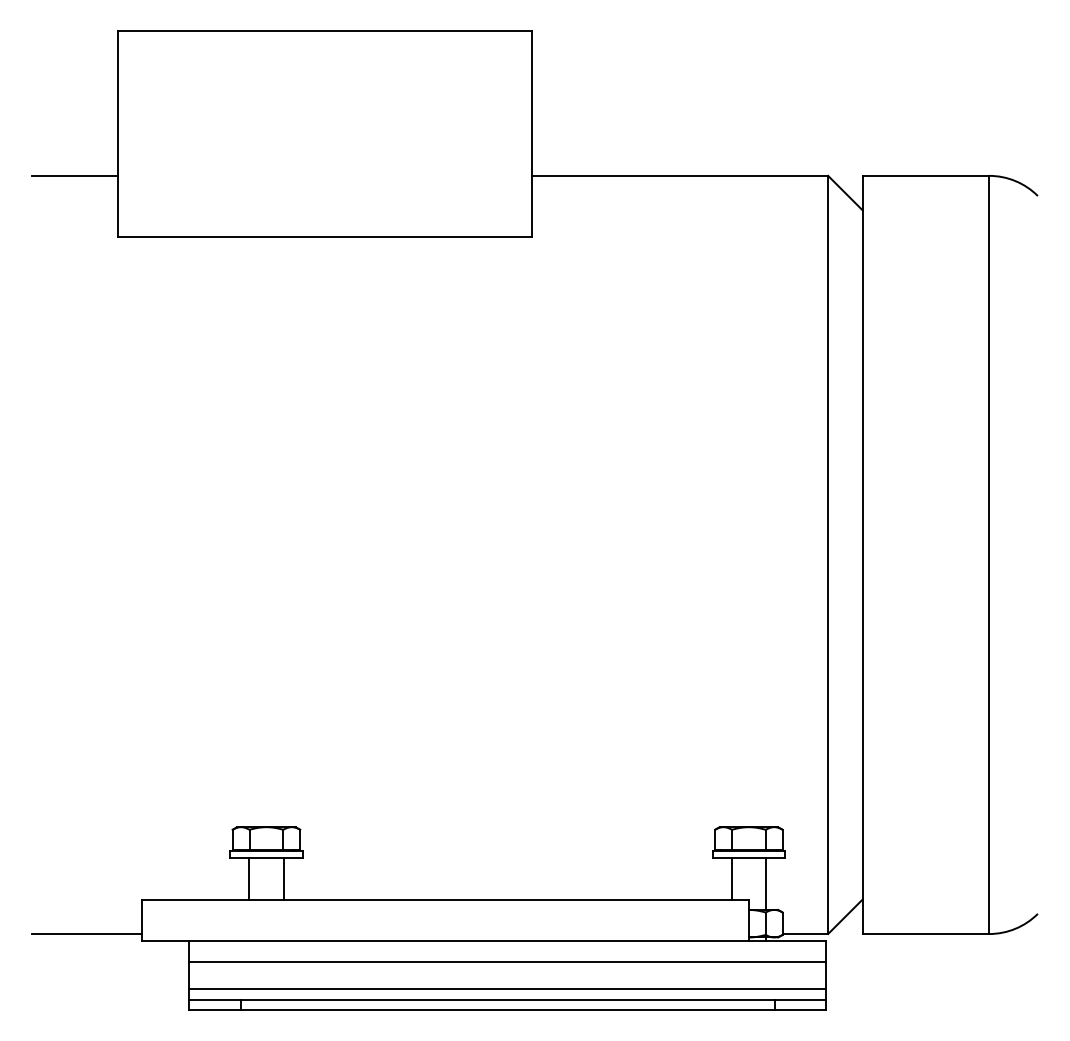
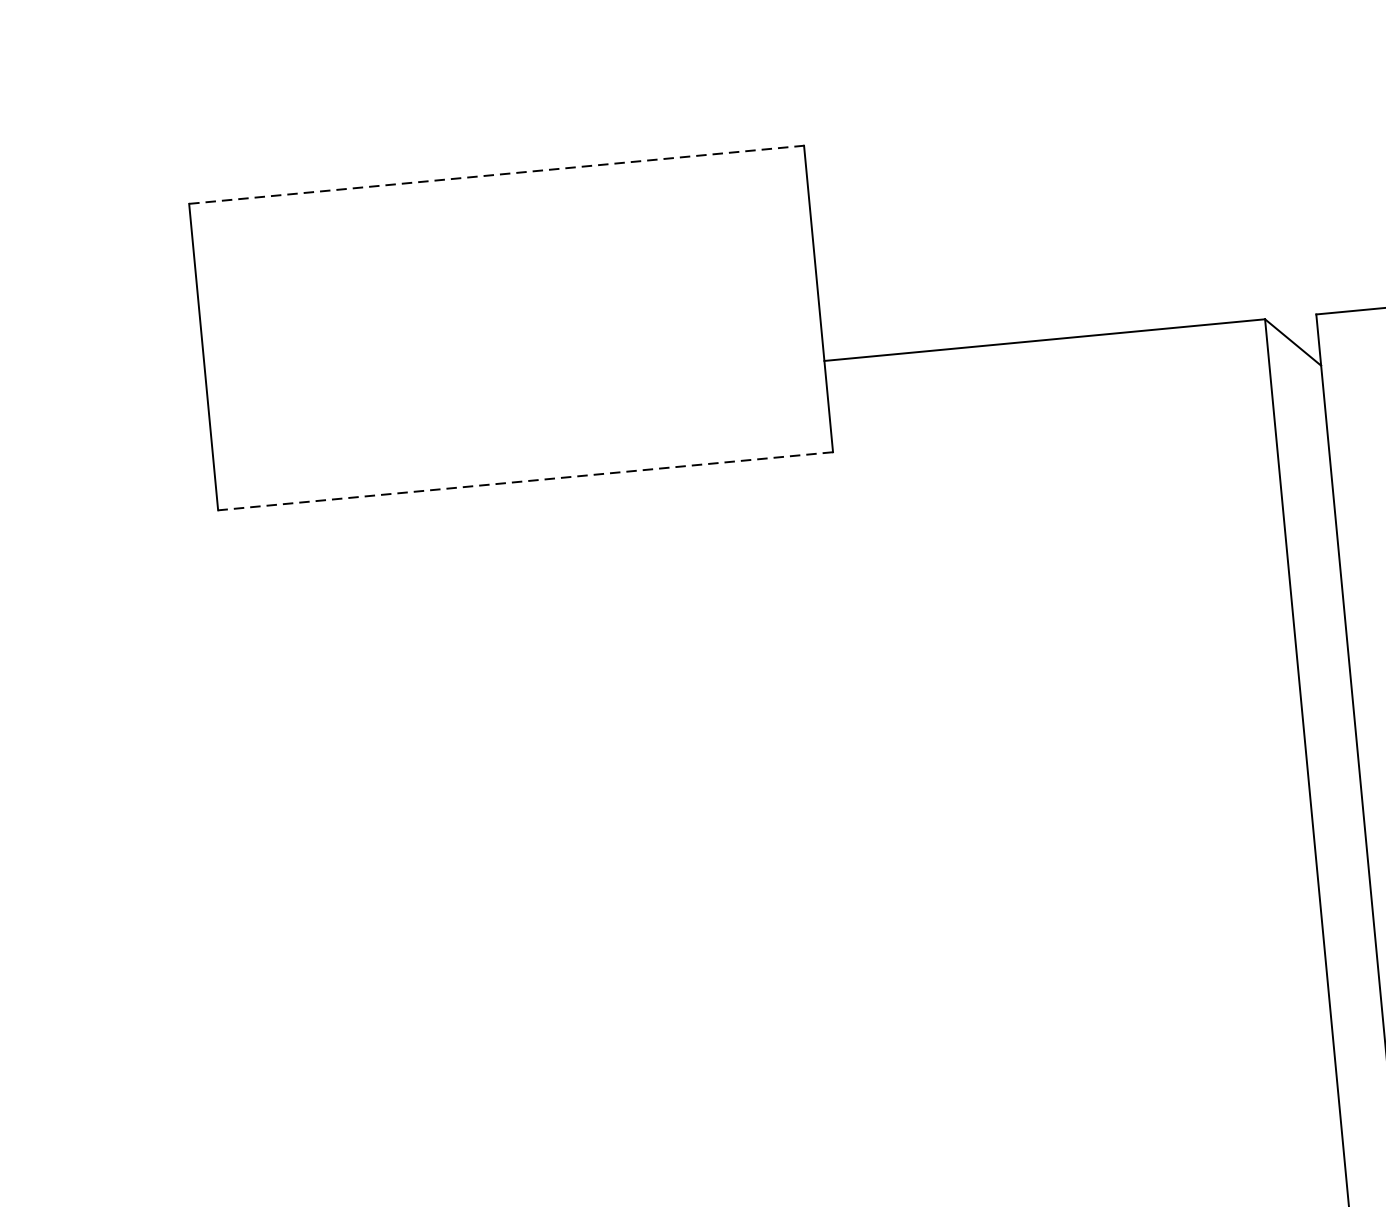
line: (325, 31) -> (497, 175), solid -> dashed
line: (75, 175) -> (145, 424), removed
line: (325, 237) -> (526, 481), solid -> dashed

